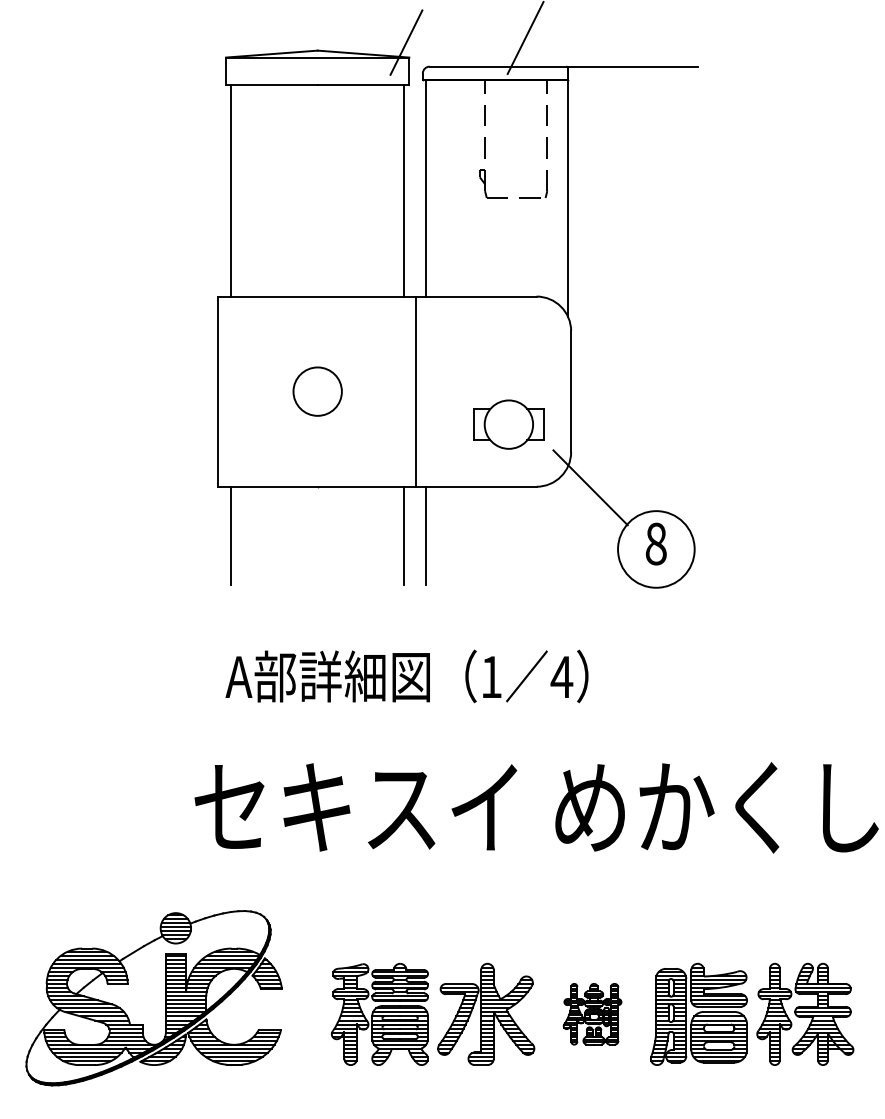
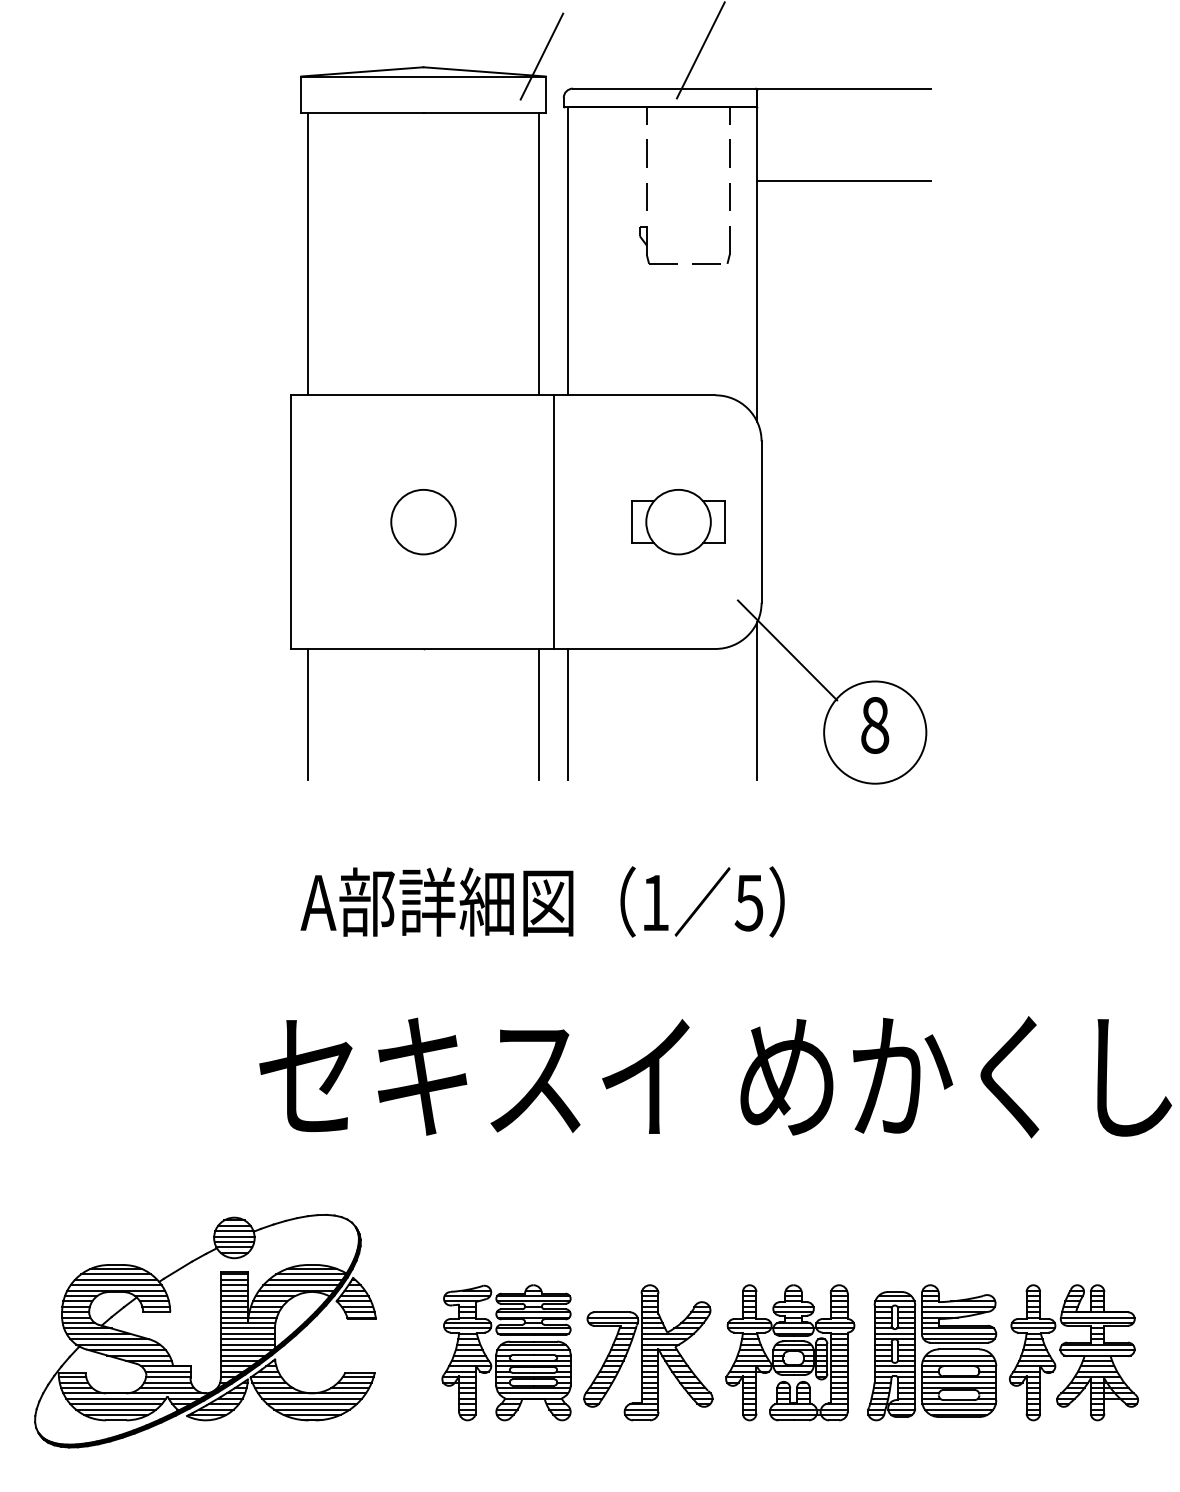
line: (633, 135) -> (844, 180), added
part: (508, 424) -> (678, 521), moved
line: (568, 525) -> (758, 700), added
text: (561, 677) -> (748, 903), 4 -> 5
part: (592, 1013) -> (790, 1351), size x1.67

